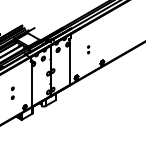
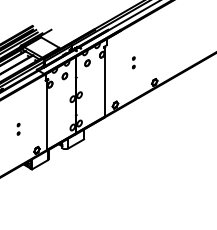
part: (12, 93) -> (18, 129), size x0.62

